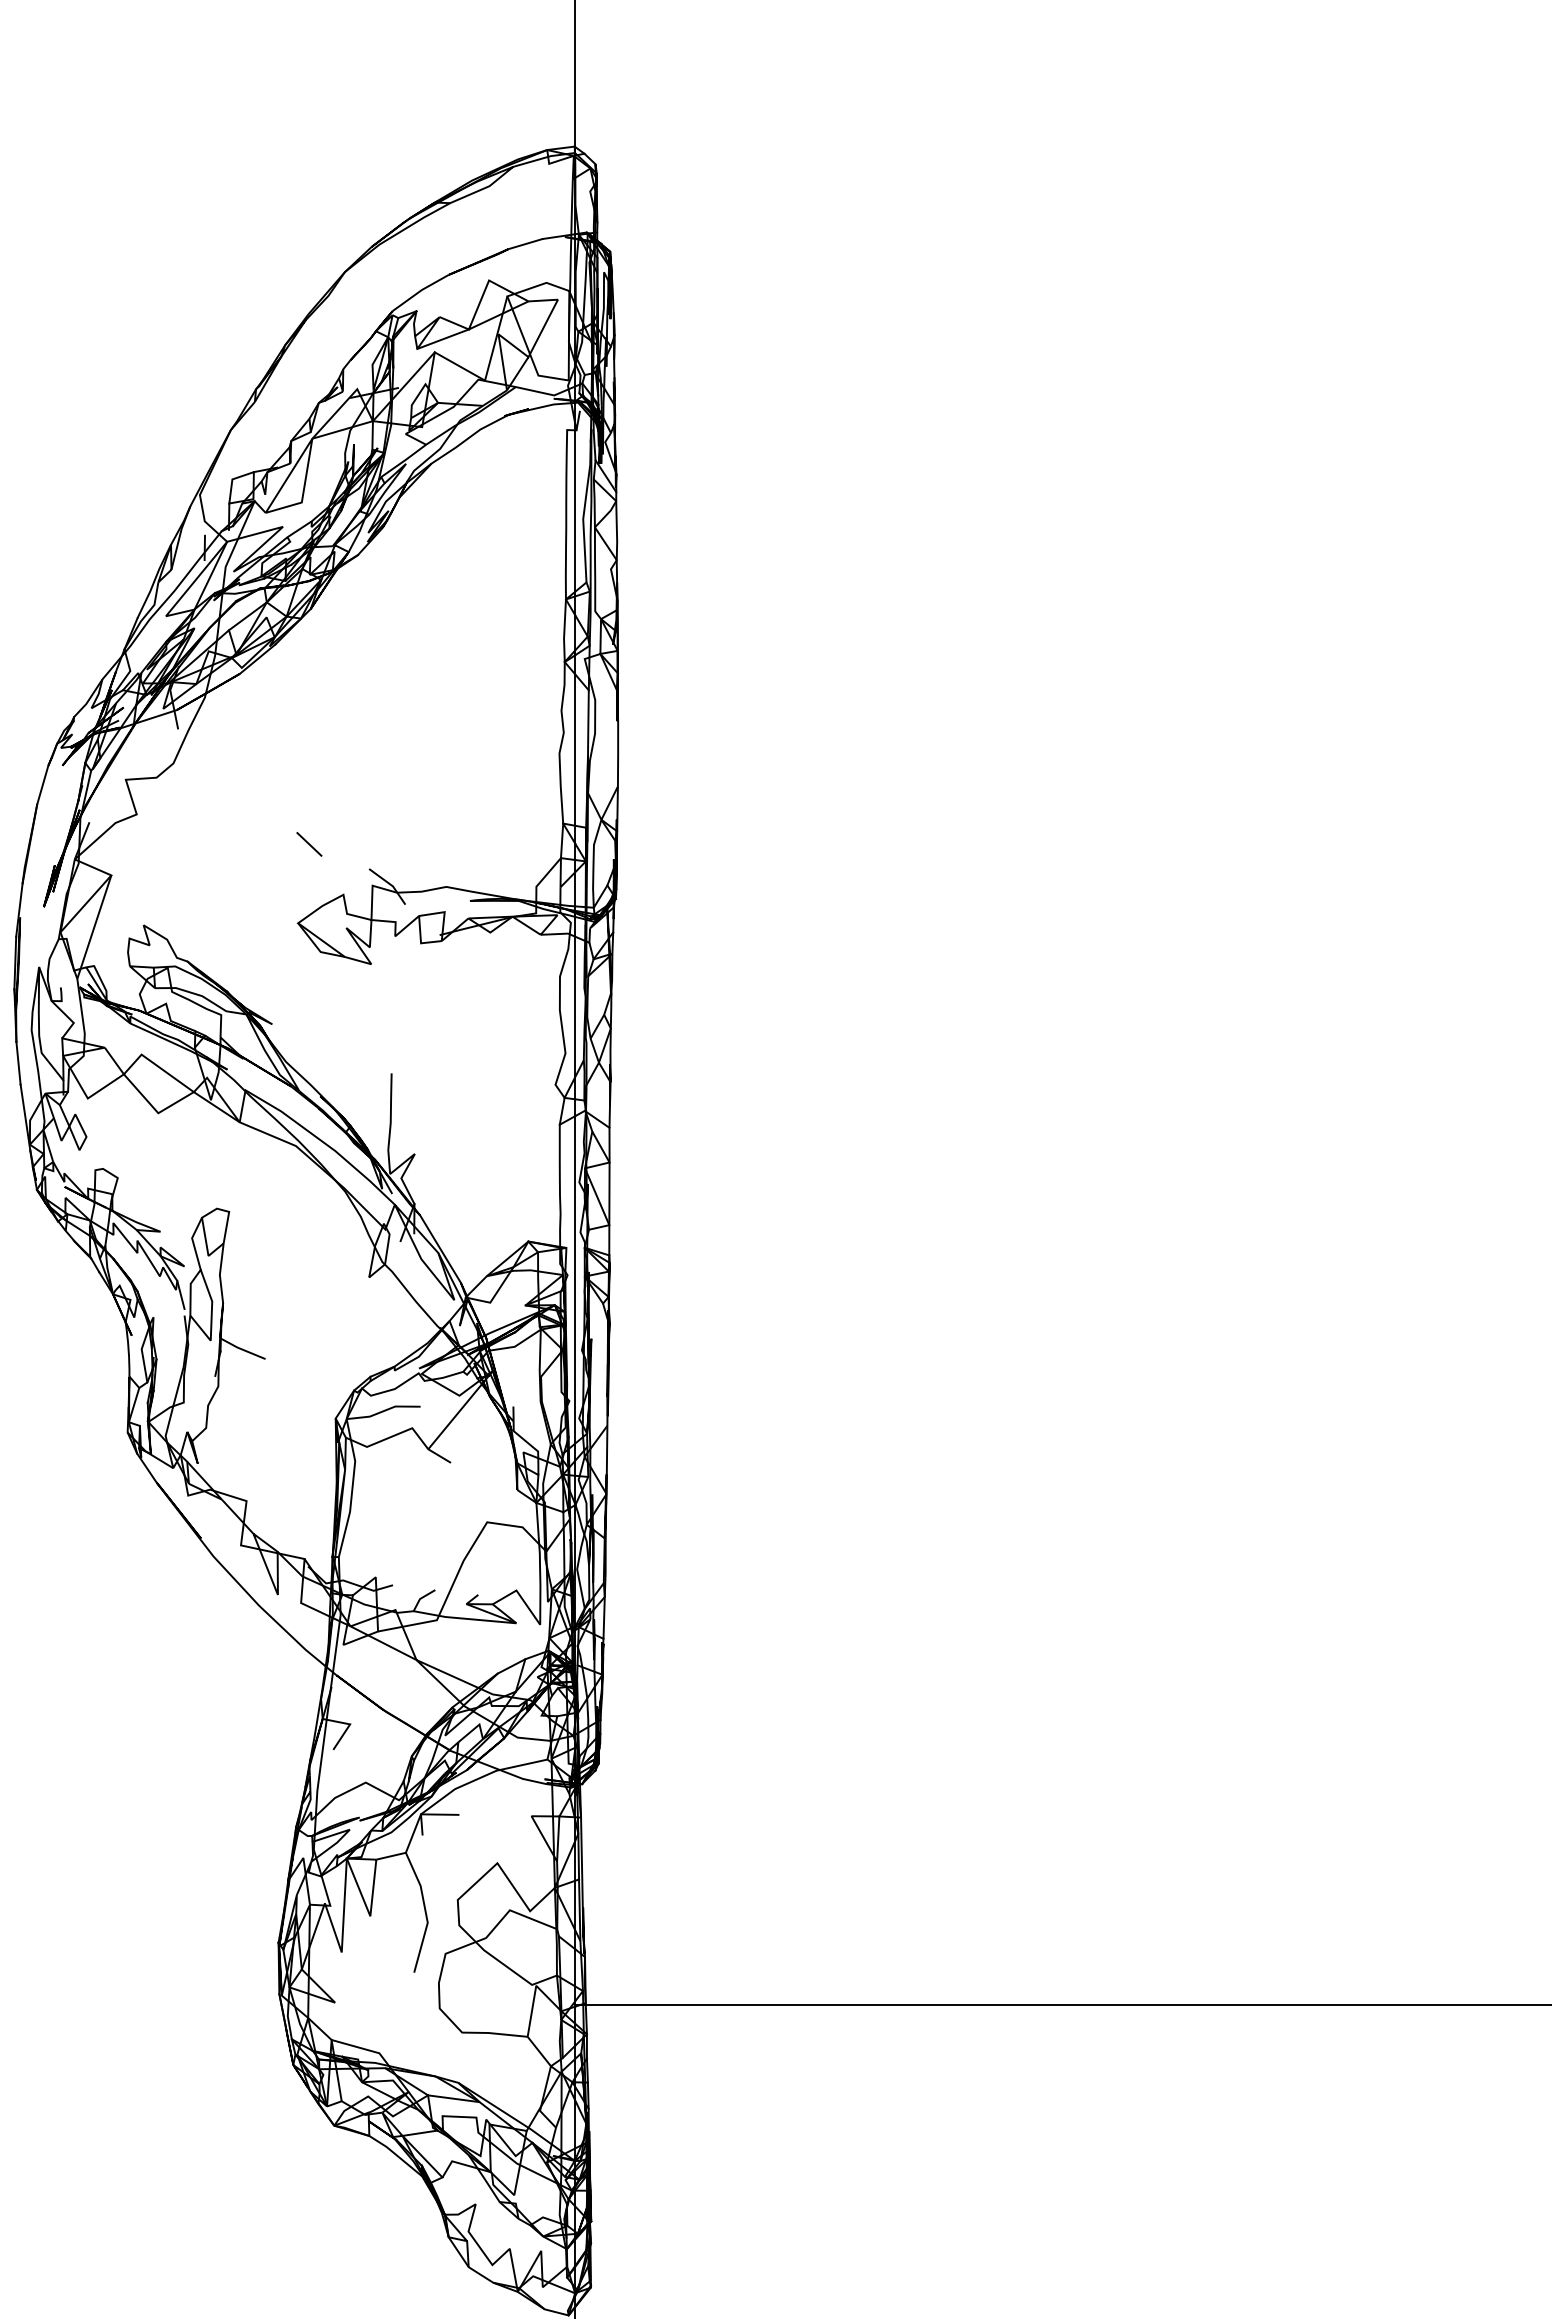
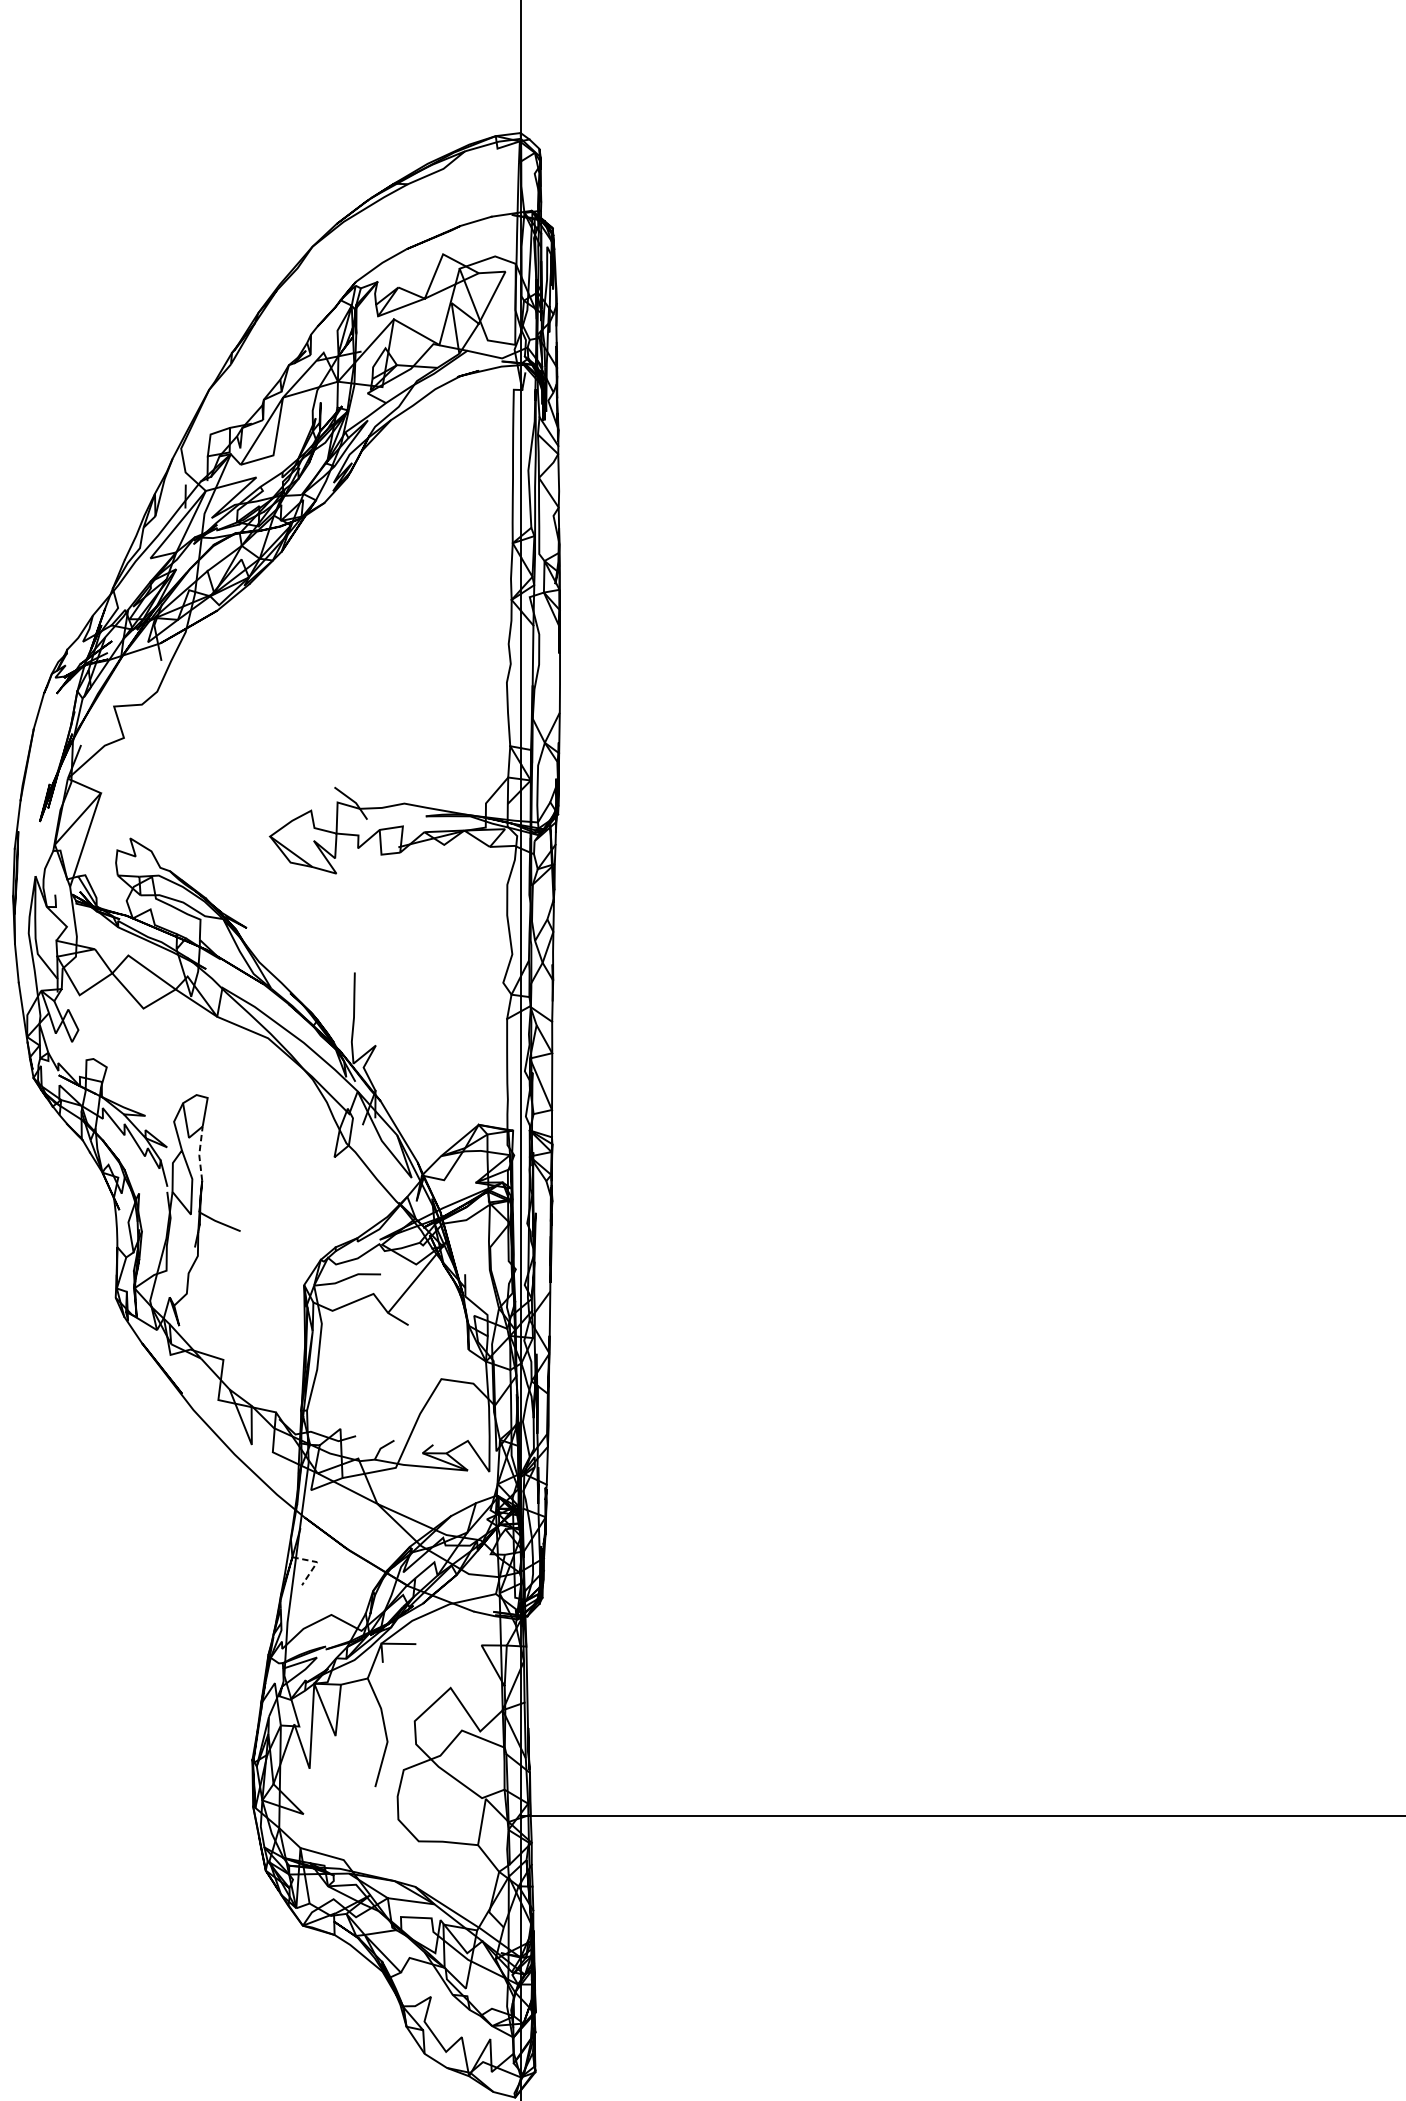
line: (309, 844) -> (280, 765), removed
line: (219, 1273) -> (198, 1153), solid -> dashed
line: (349, 1725) -> (316, 1563), solid -> dashed

